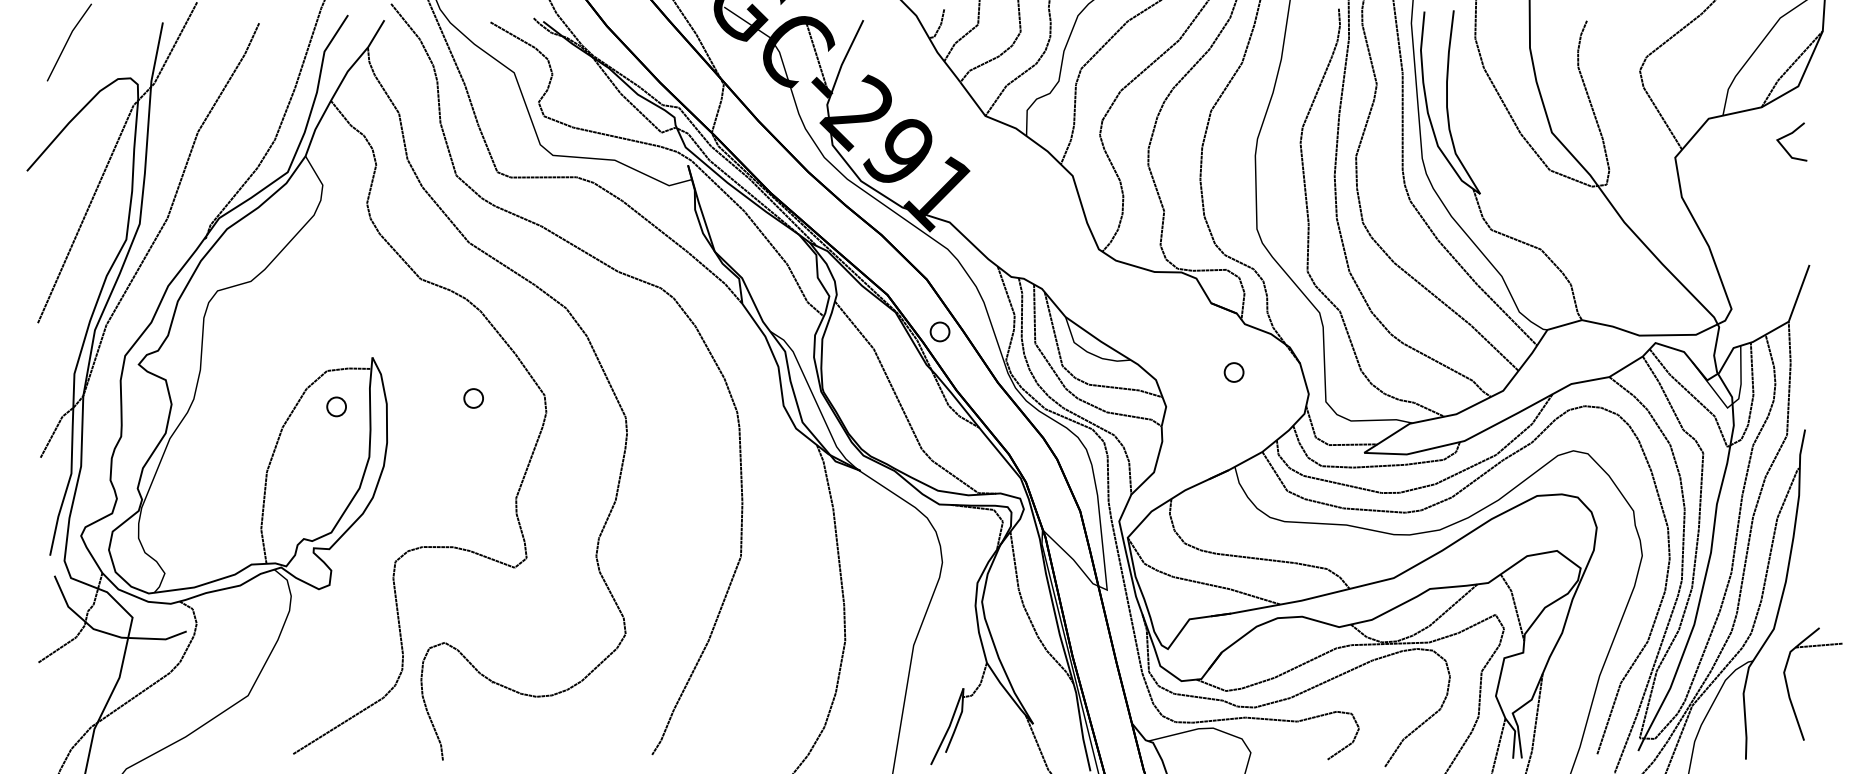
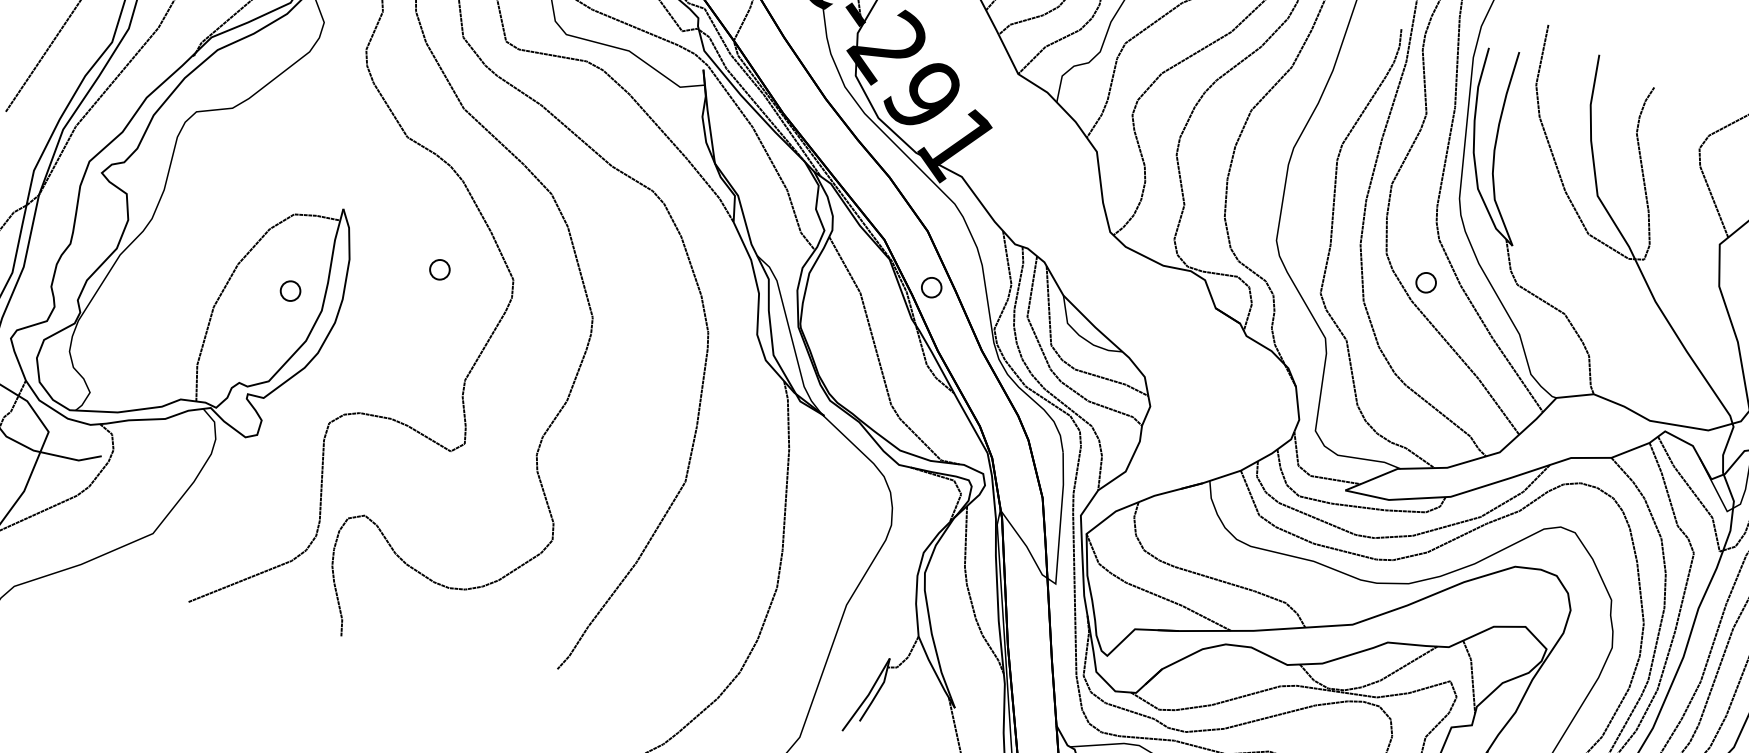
part: (1233, 372) -> (1425, 282), moved
part: (336, 406) -> (290, 290), moved

